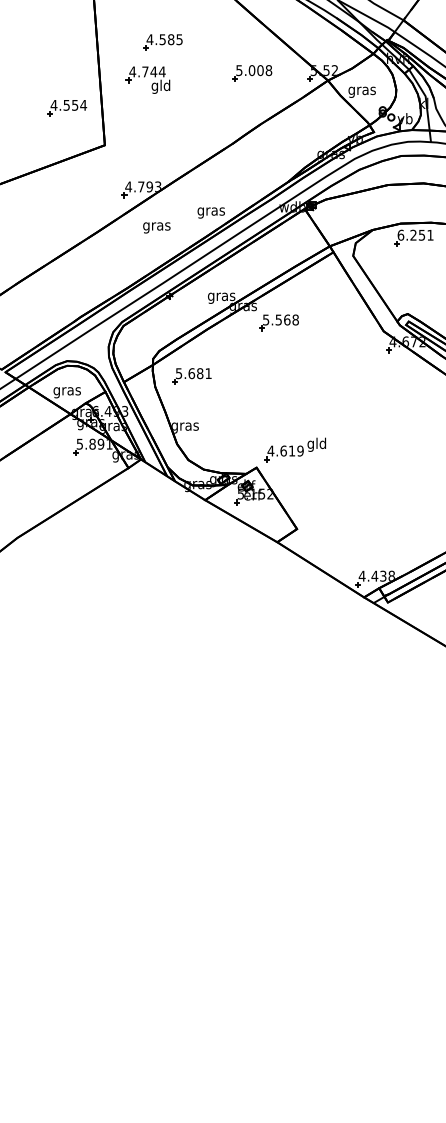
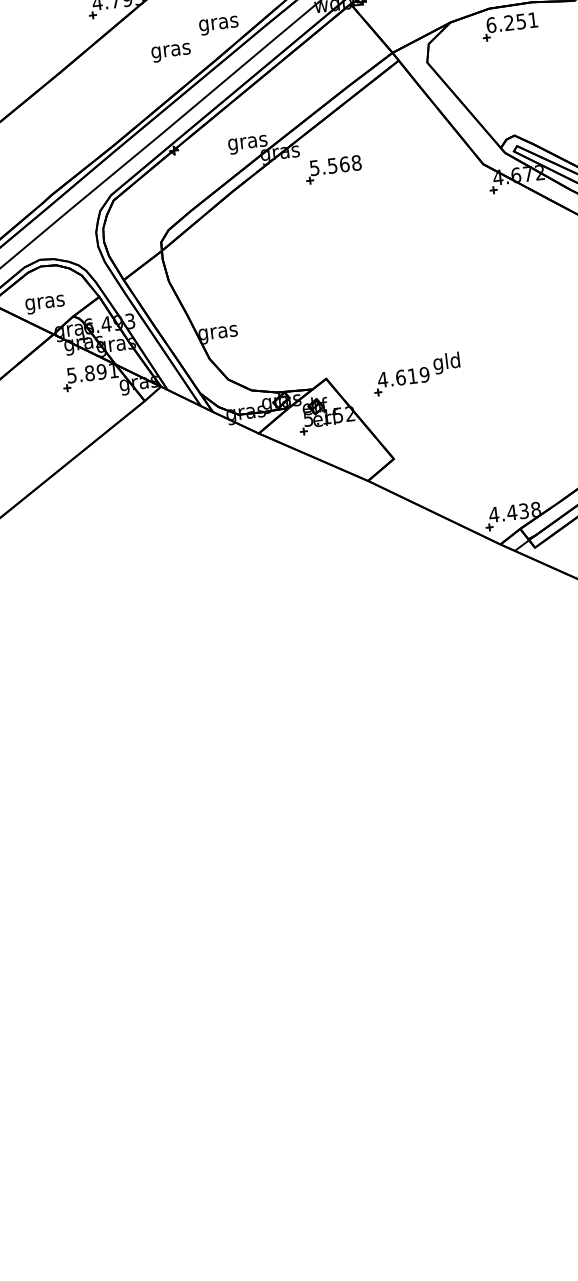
text: (156, 227) -> (170, 52), moved
part: (191, 376) -> (218, 260), removed
part: (294, 449) -> (415, 373), moved

